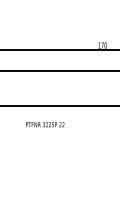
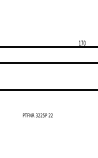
text: (44, 124) -> (37, 115), moved

